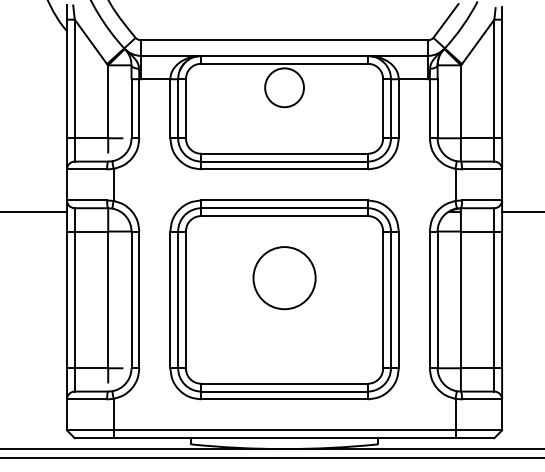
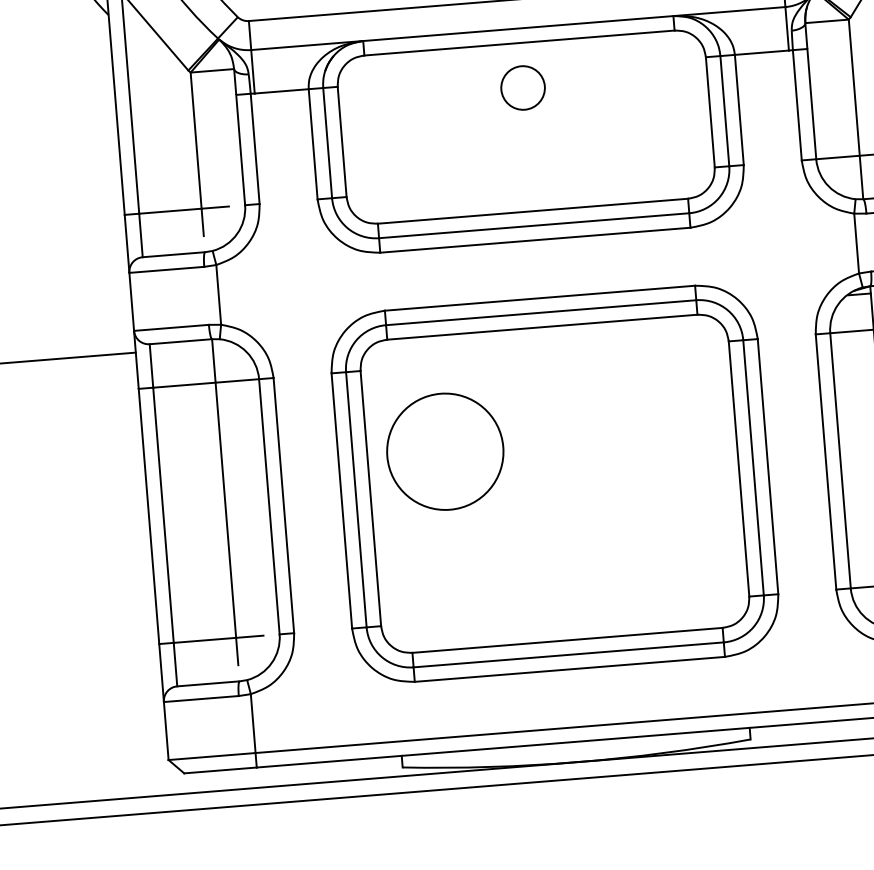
circle: (284, 87) -> (522, 87), size x0.6
circle: (284, 278) -> (445, 452), moved

